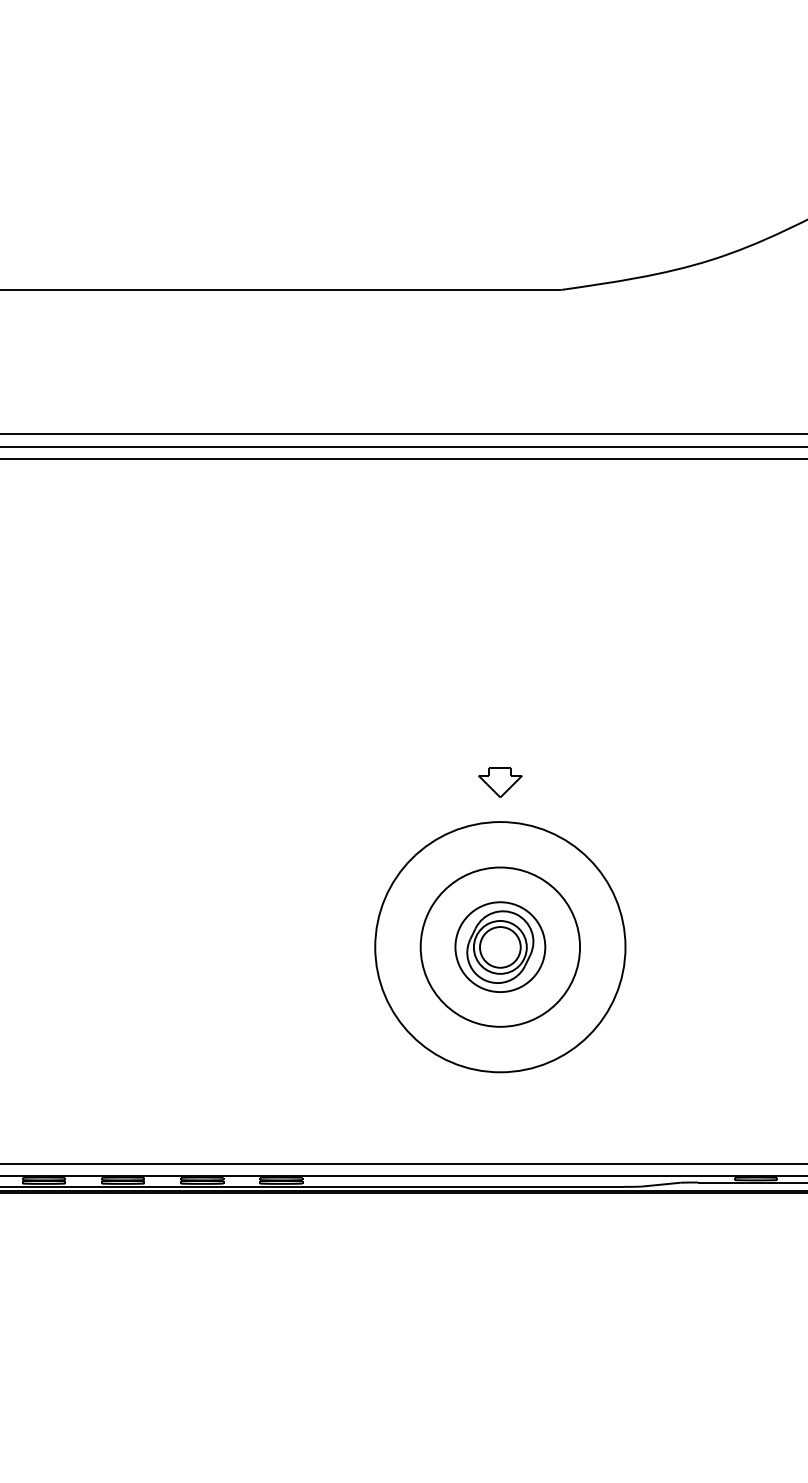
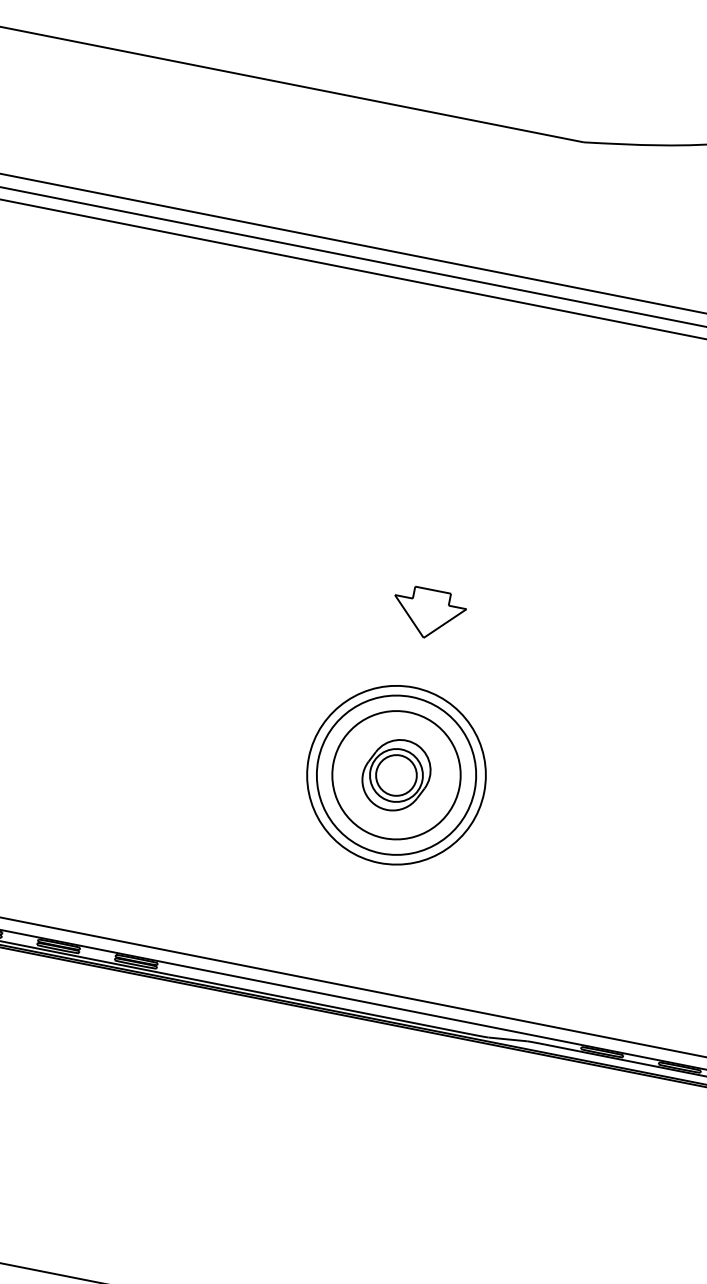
part: (500, 782) -> (428, 613), size x1.67
circle: (500, 946) -> (396, 774), size x0.71
circle: (500, 947) -> (396, 775), size x1.43

